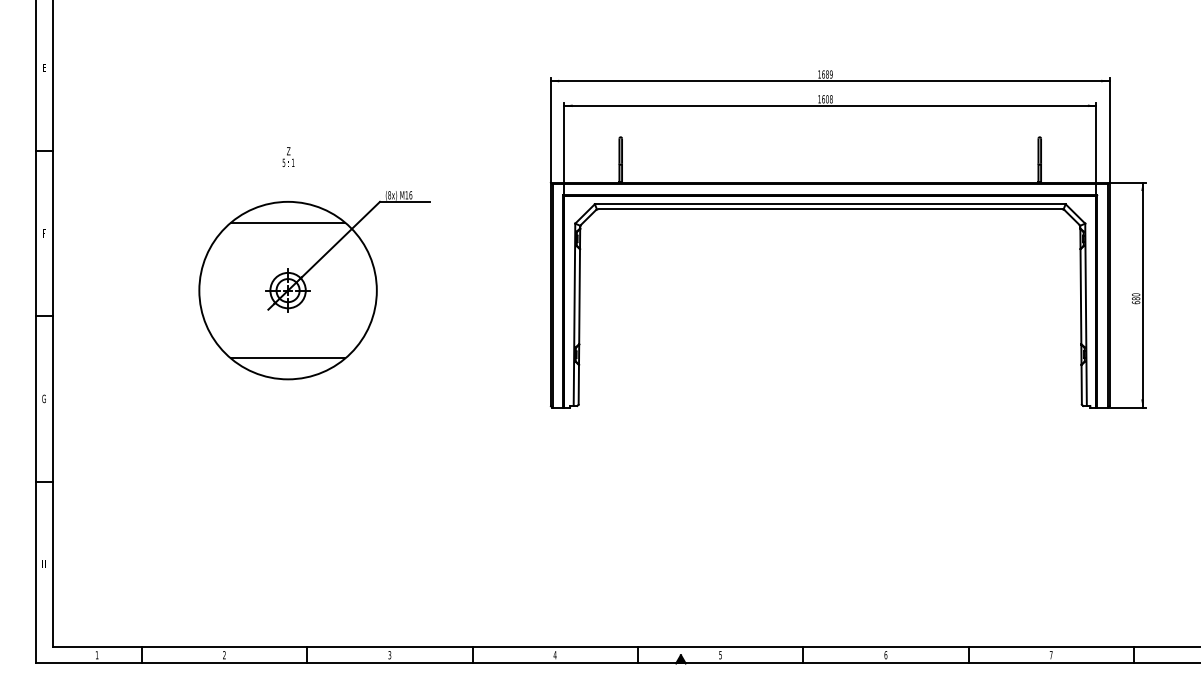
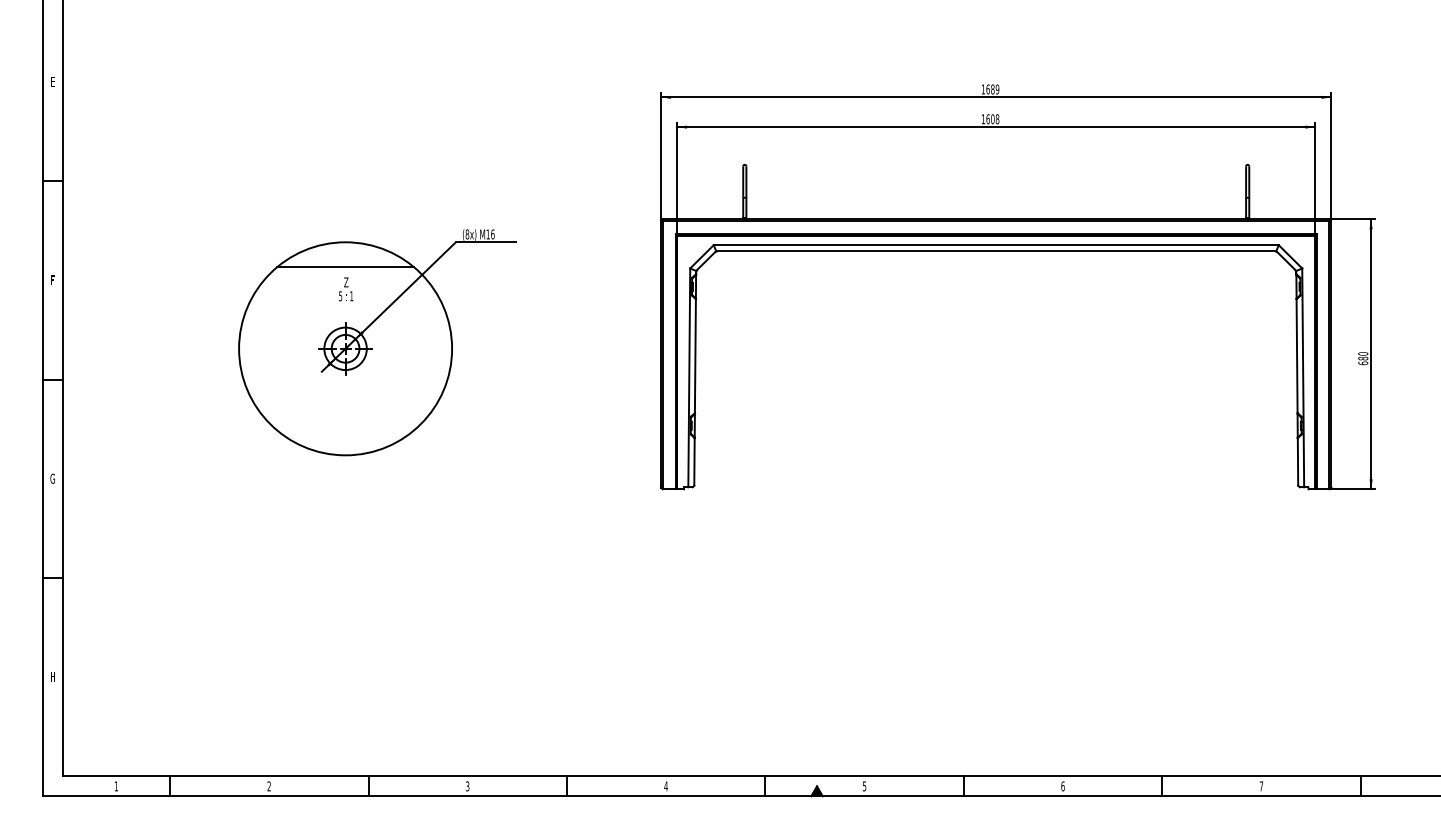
text: (288, 156) -> (346, 288), moved
line: (287, 358) -> (344, 430), removed

